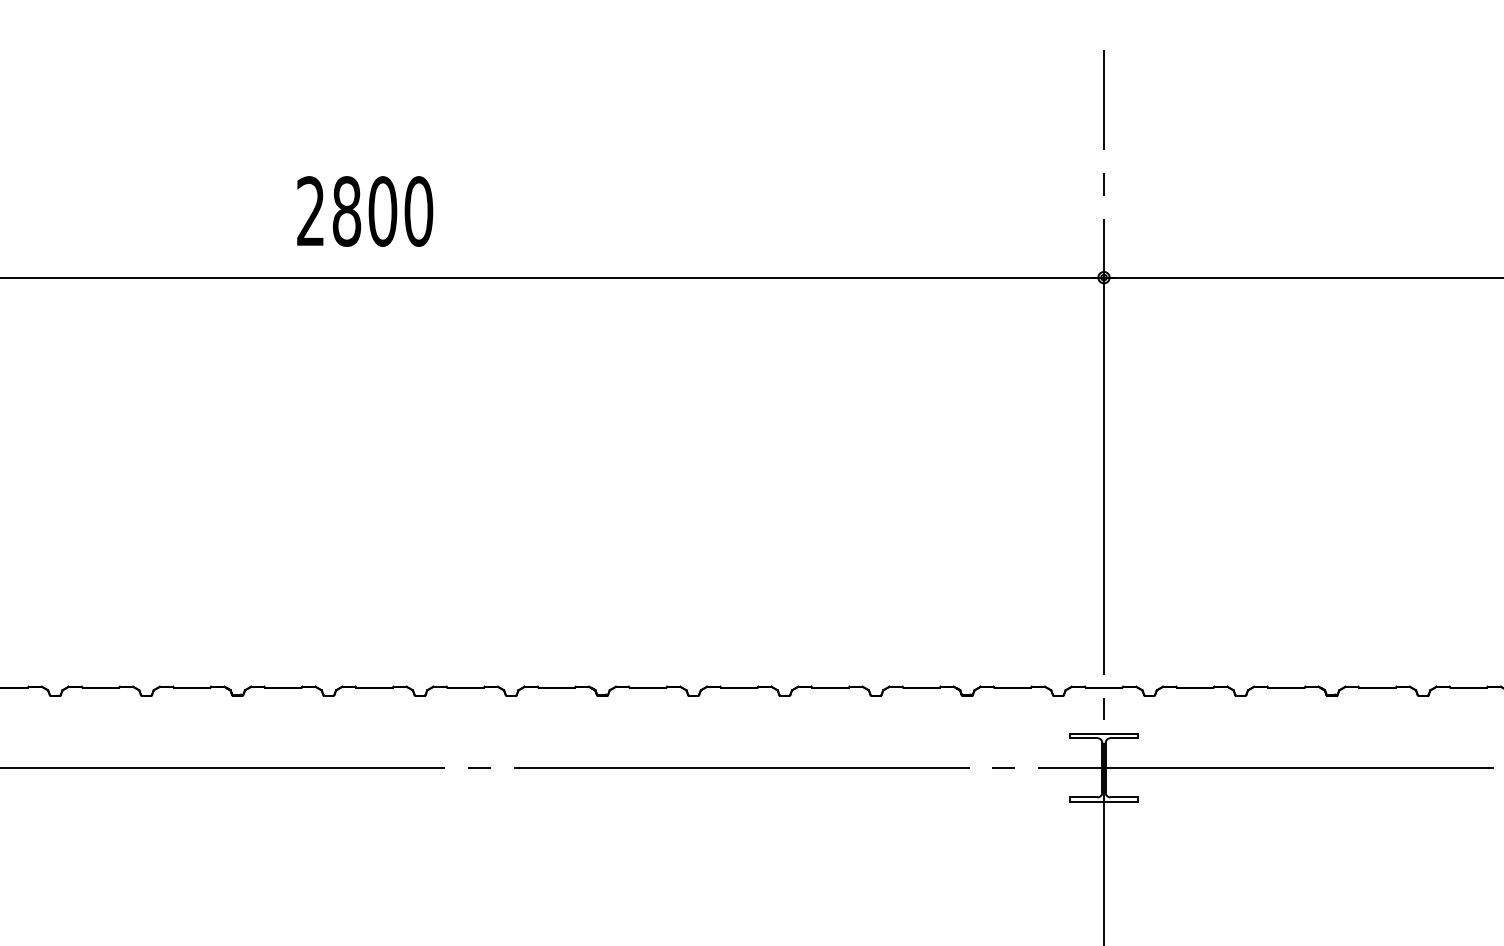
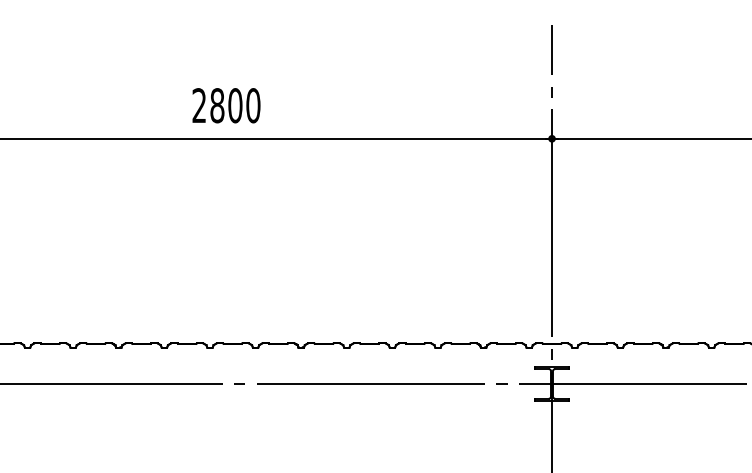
text: (365, 211) -> (226, 105), moved

